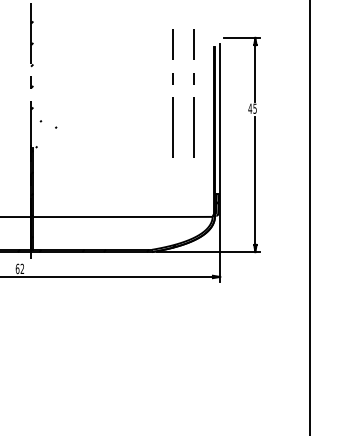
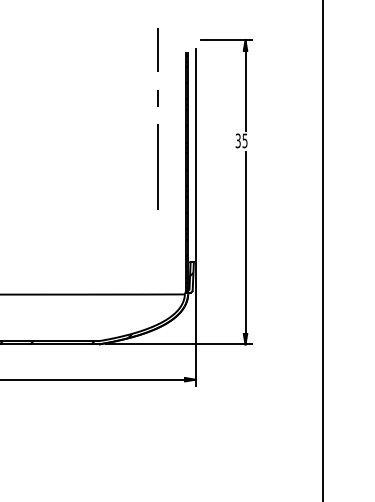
line: (172, 97) -> (127, 124), removed
text: (250, 108) -> (238, 140), 45 -> 35

